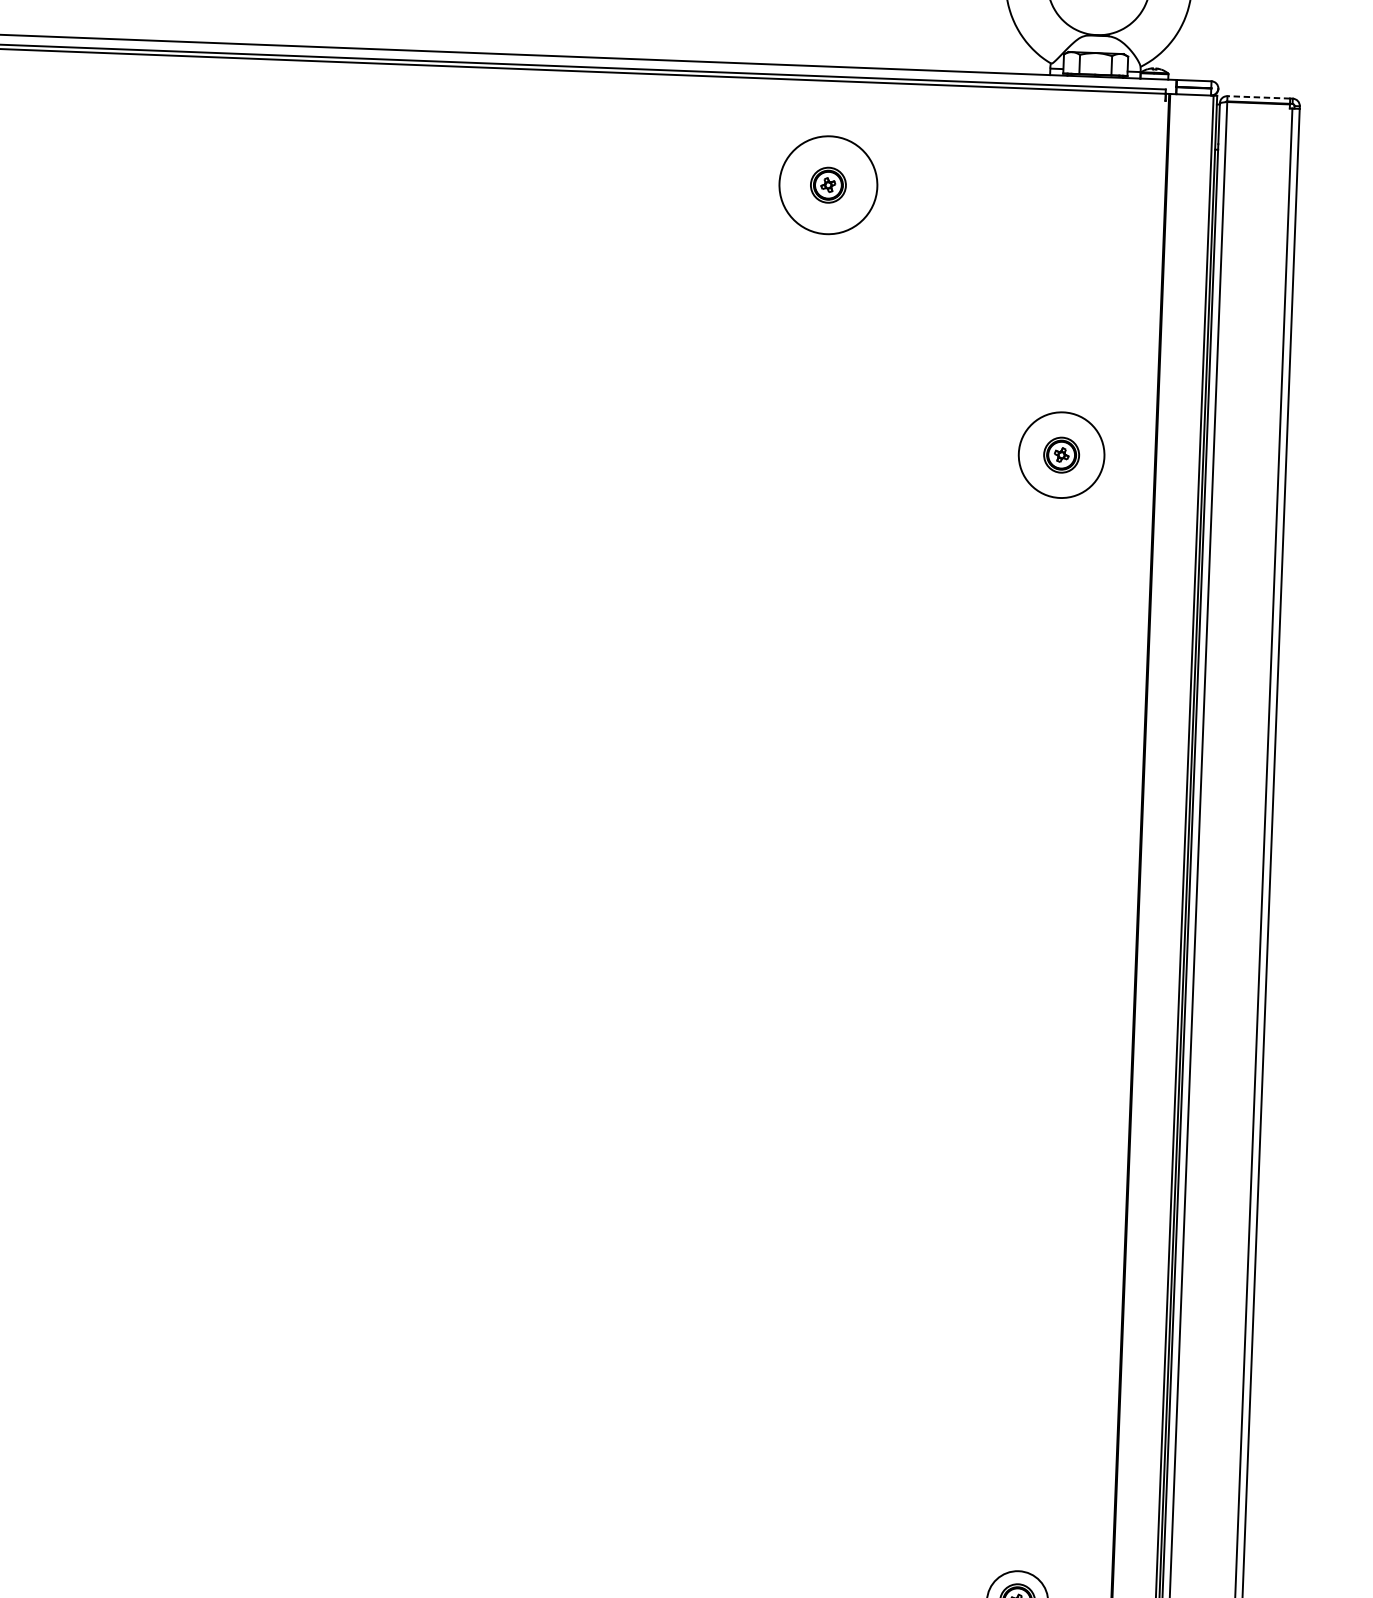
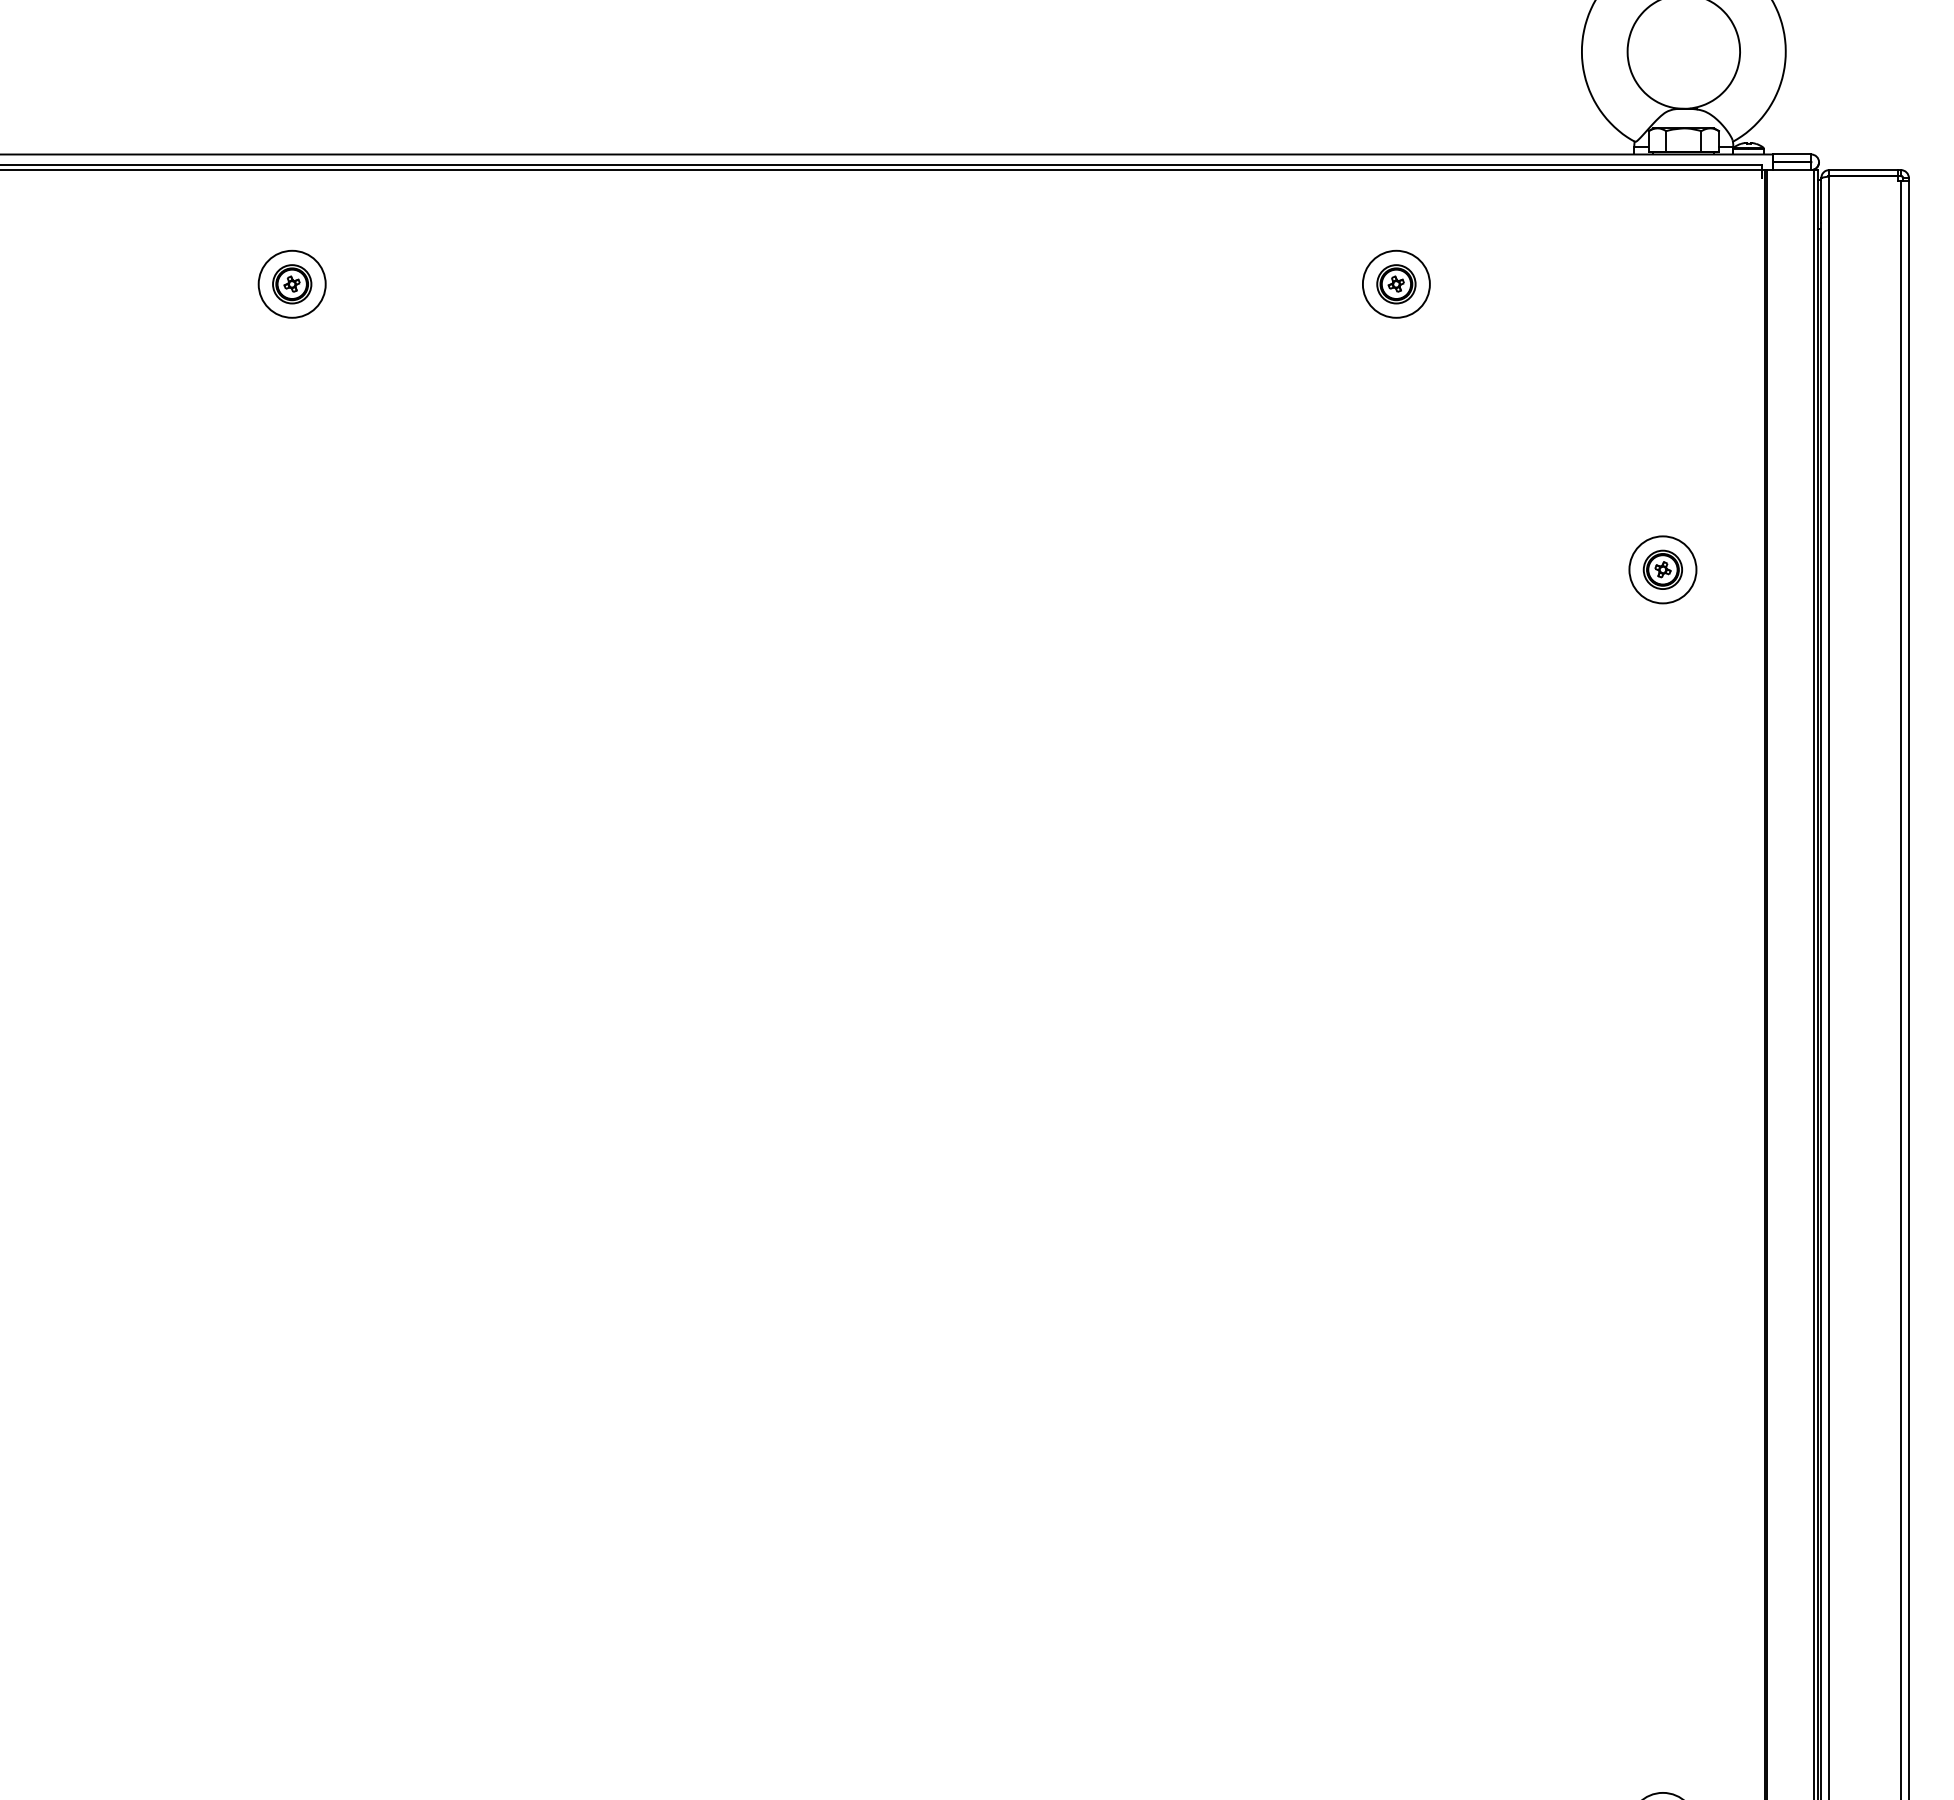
line: (1258, 97) -> (1863, 170), dashed -> solid
circle: (827, 184) -> (1395, 283), size x0.62
circle: (1061, 454) -> (1662, 569), size x0.71

